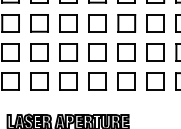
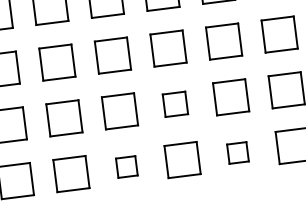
part: (97, 52) -> (175, 104), size x0.7
part: (68, 81) -> (126, 166), size x0.6
part: (126, 81) -> (237, 152), size x0.6

